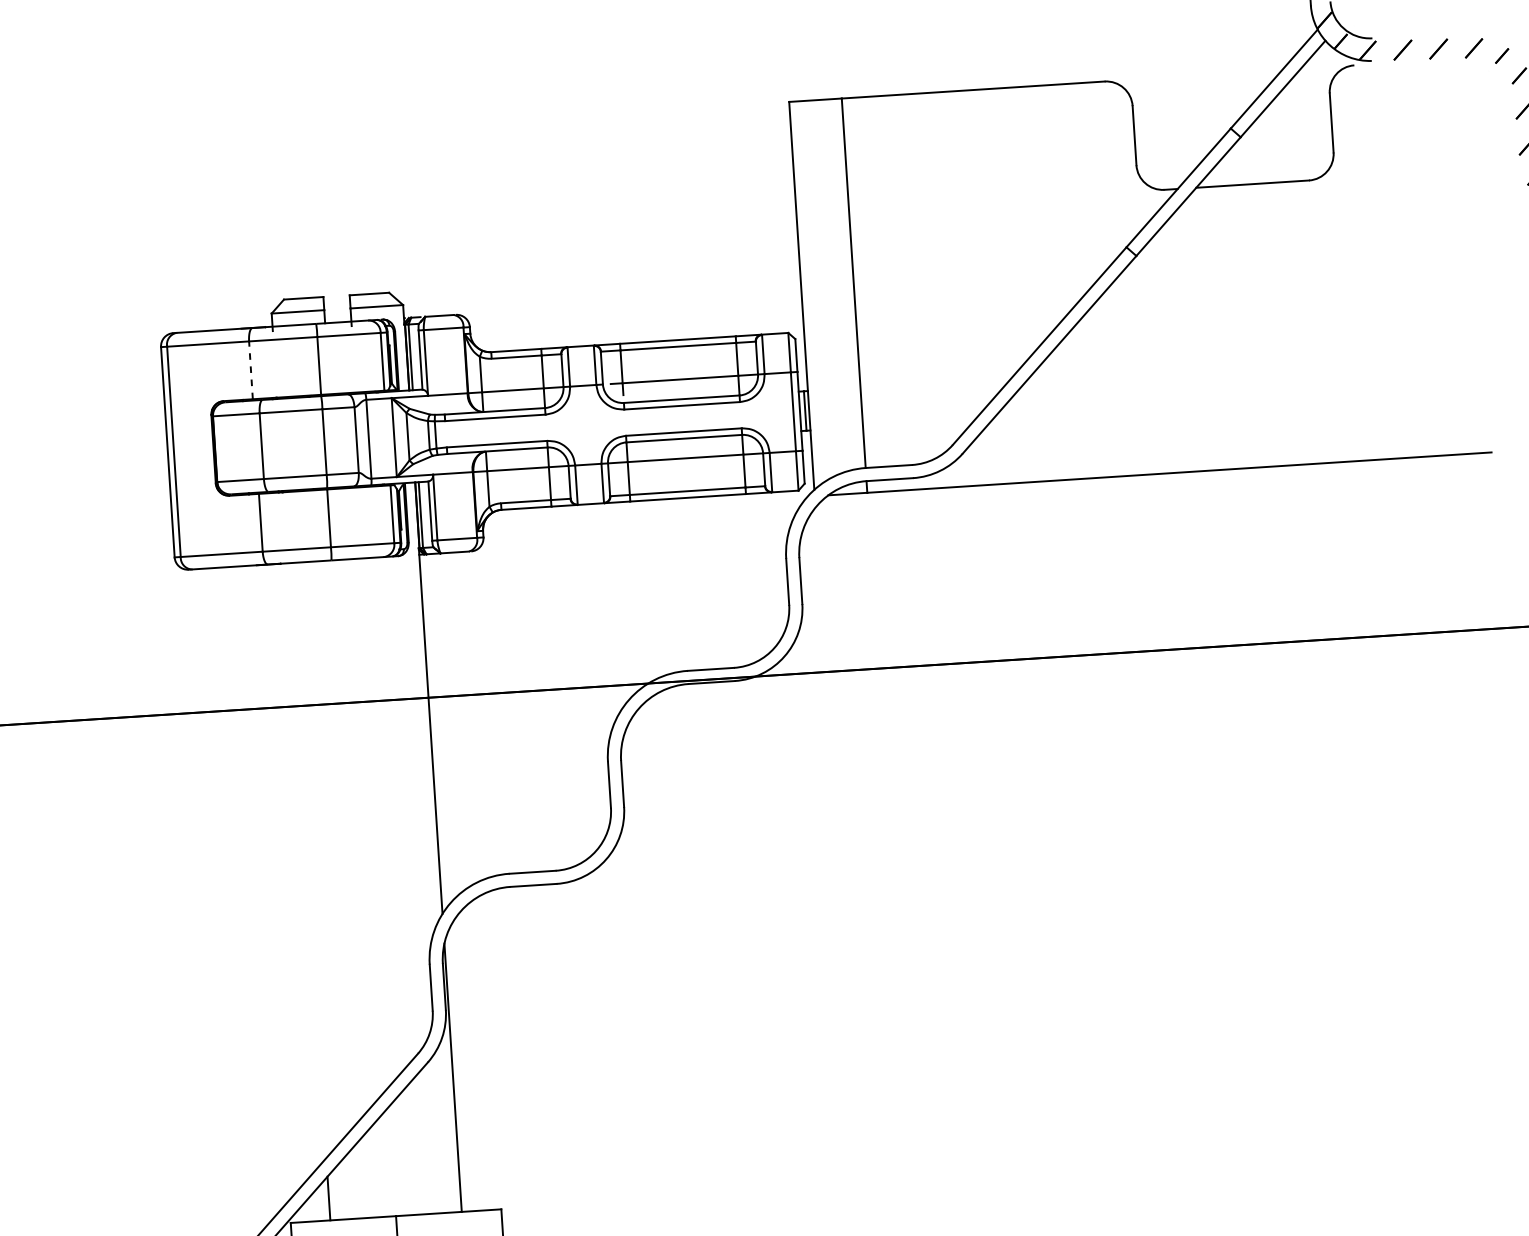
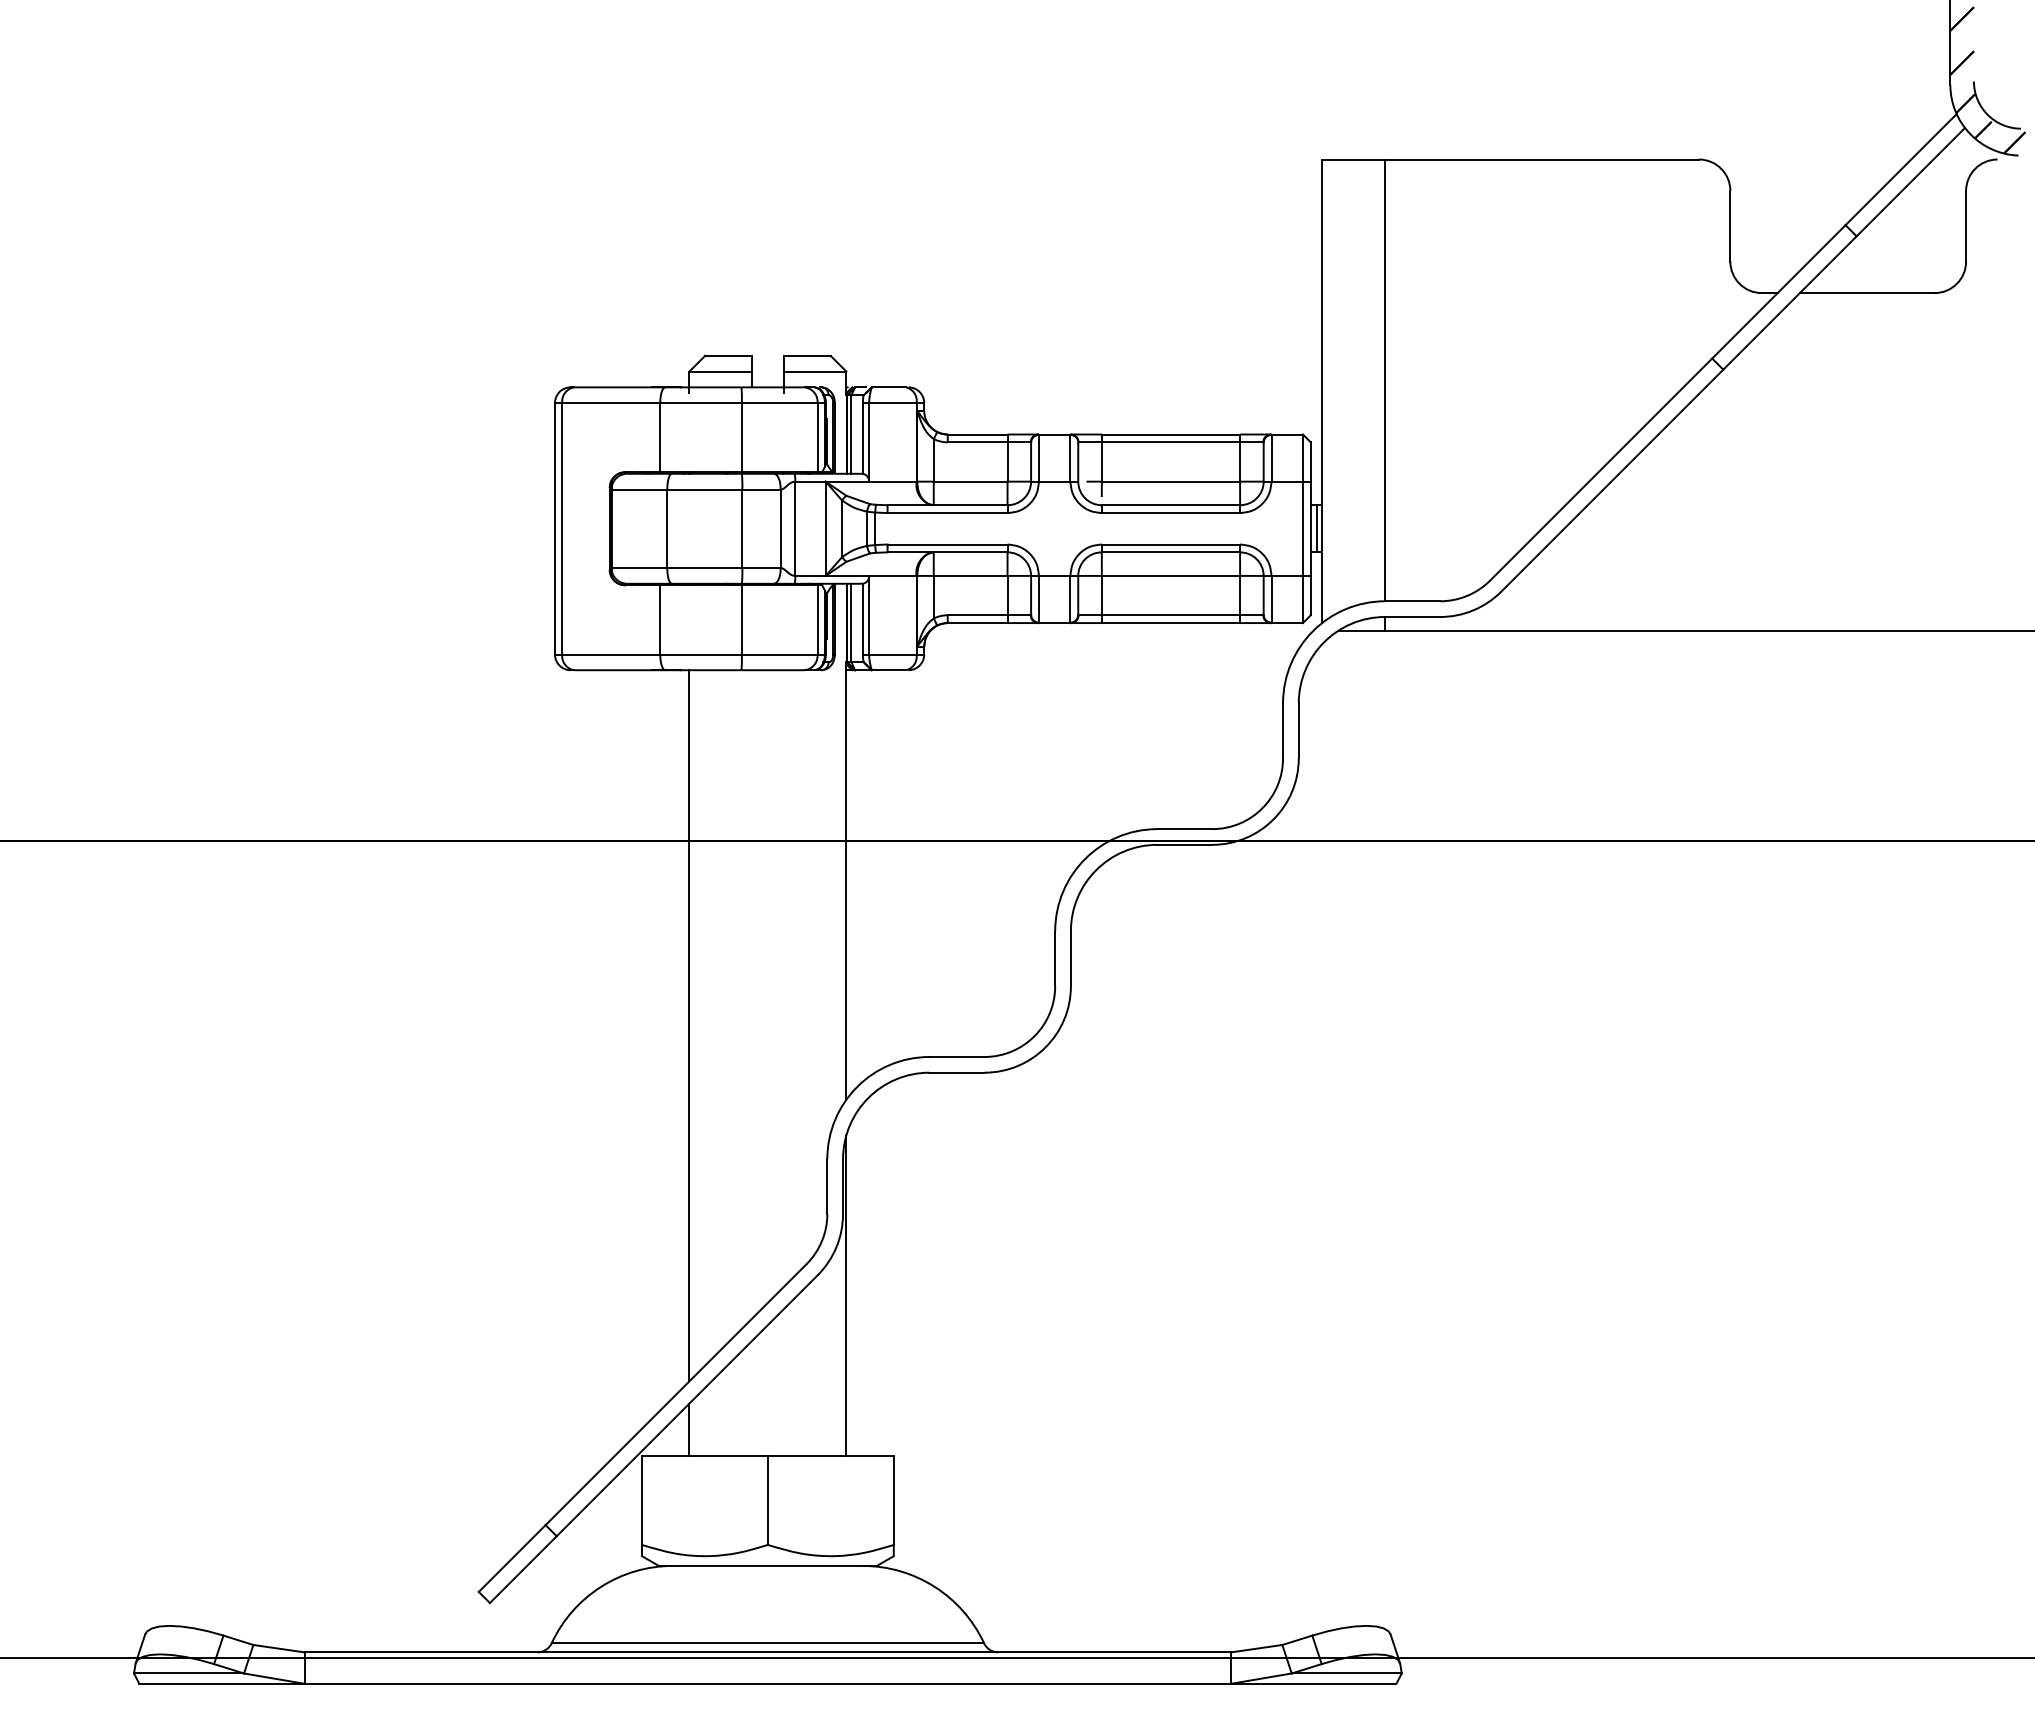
line: (251, 370) -> (660, 437), dashed -> solid
line: (307, 860) -> (689, 1025), added

